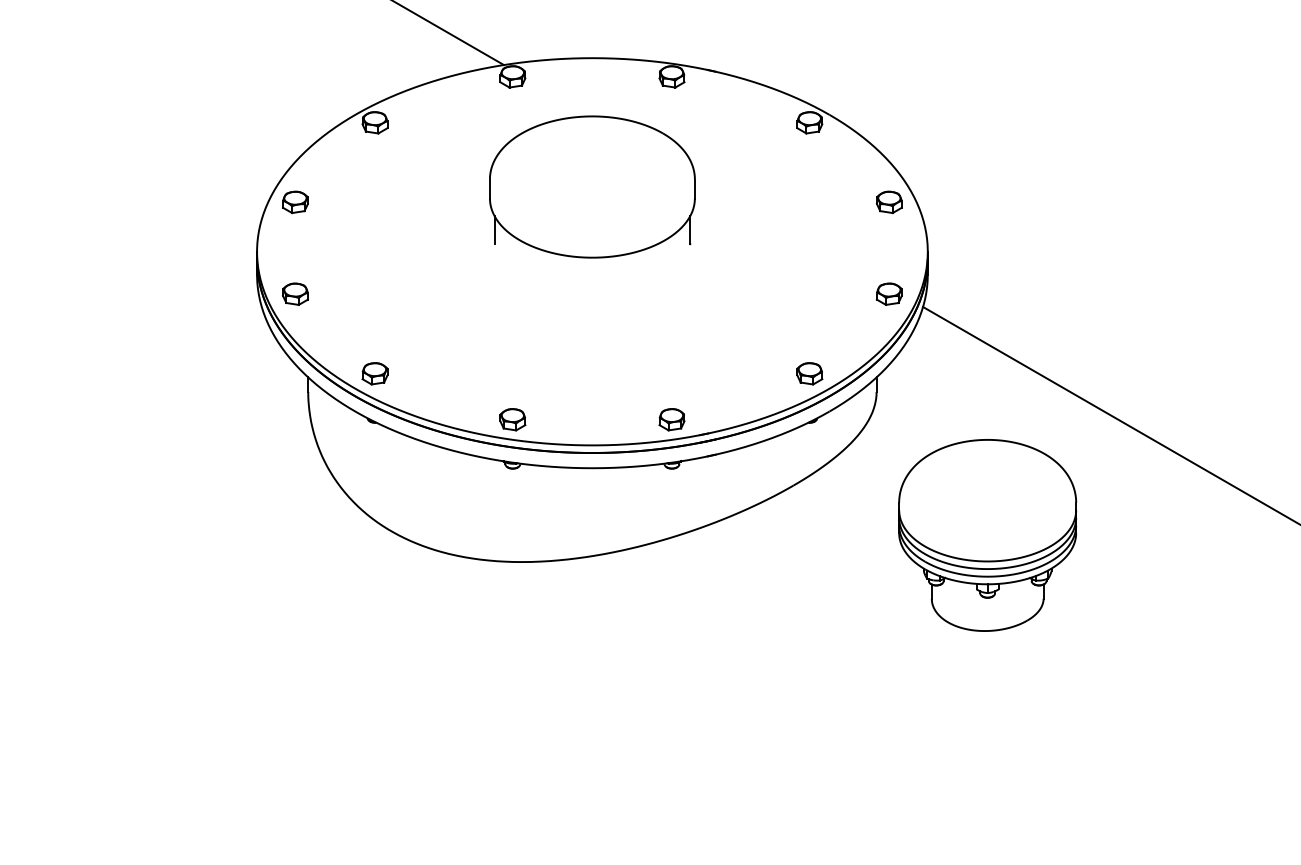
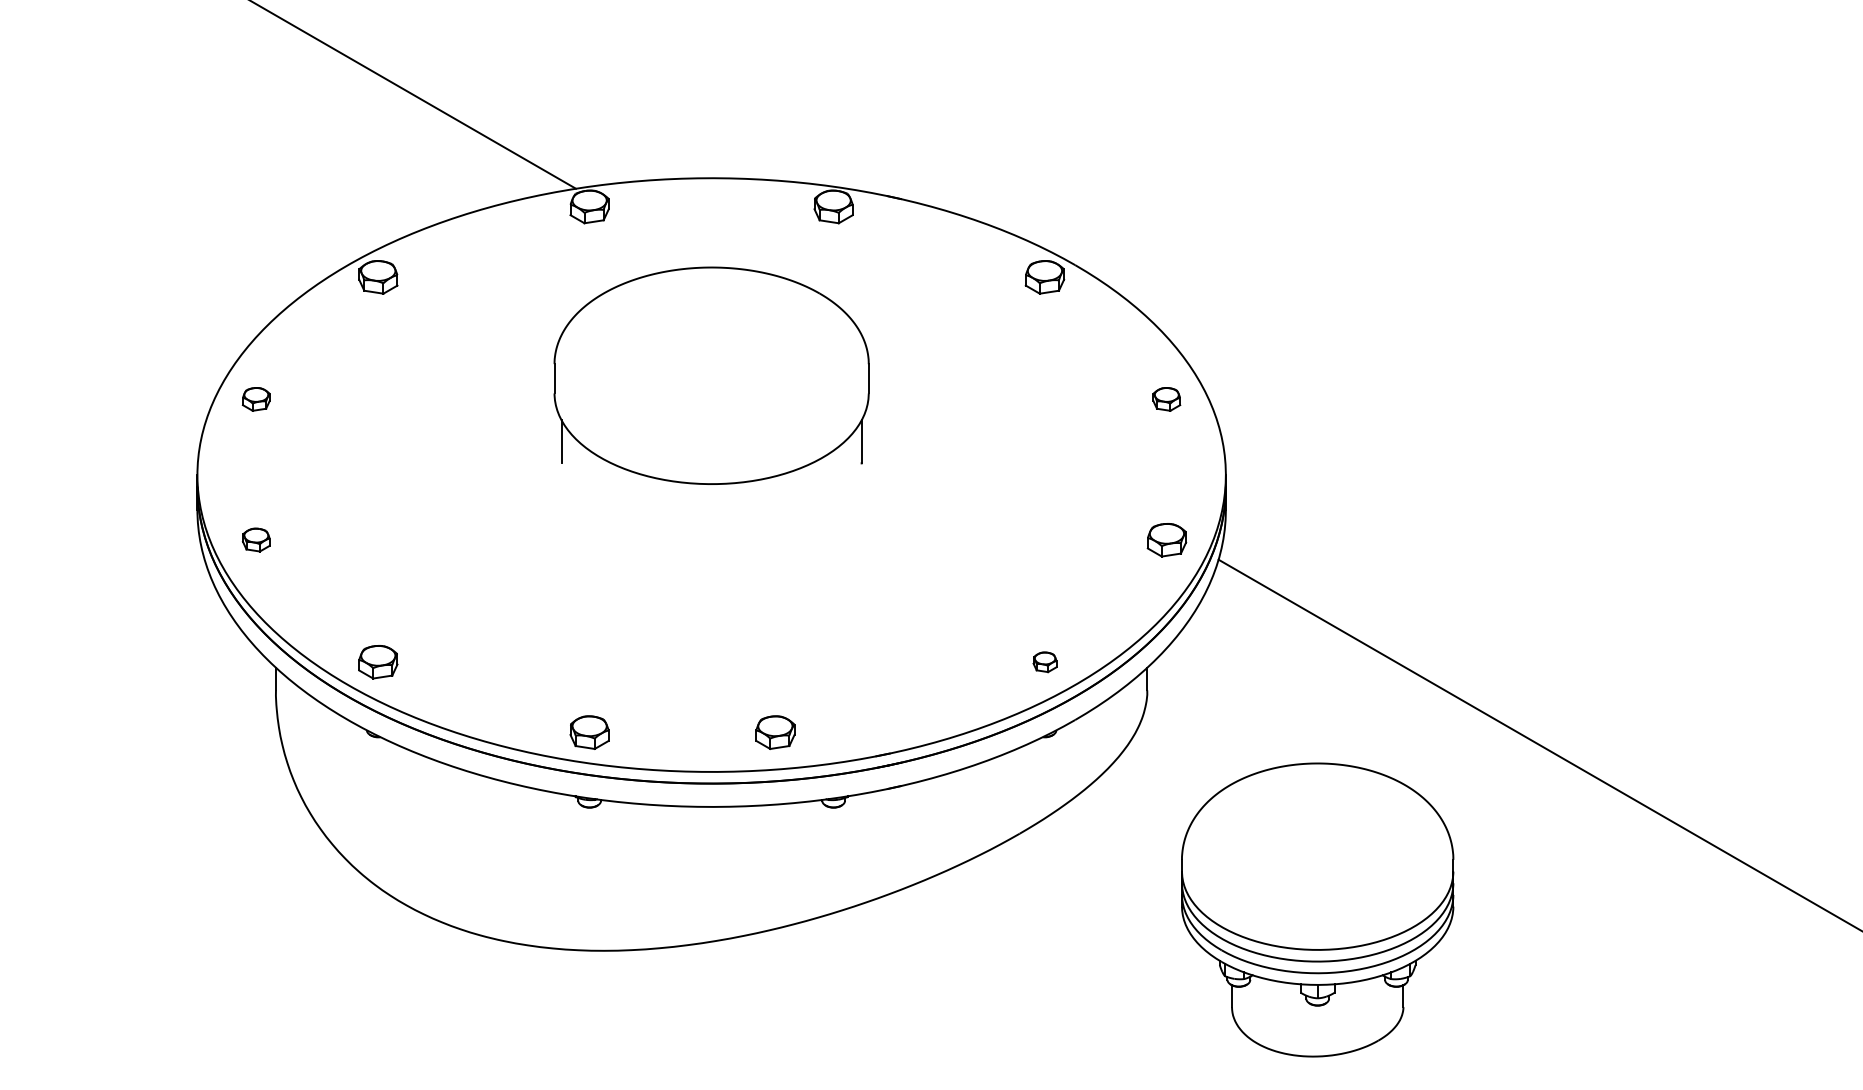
part: (295, 202) -> (256, 399), size x0.7
part: (888, 202) -> (1165, 399), size x0.7
part: (295, 293) -> (256, 539), size x0.7
part: (809, 373) -> (1044, 661), size x0.6
part: (671, 419) -> (774, 732), moved

